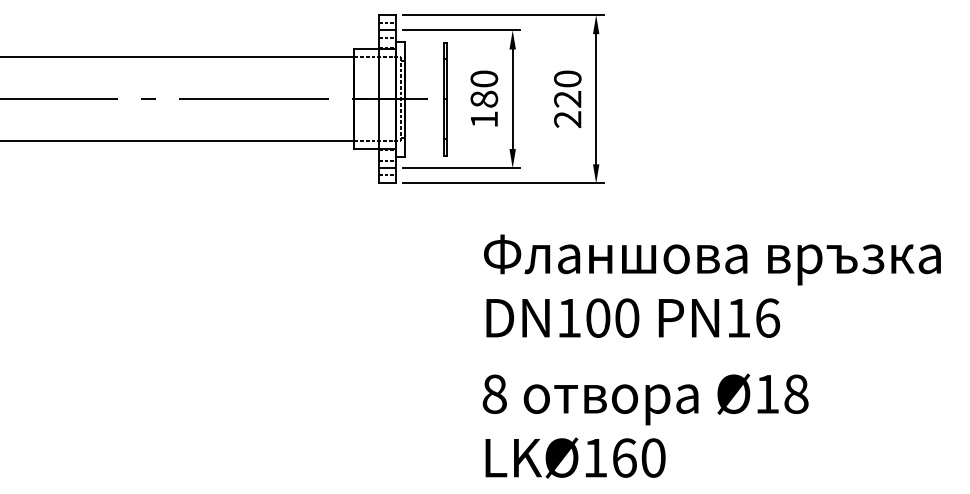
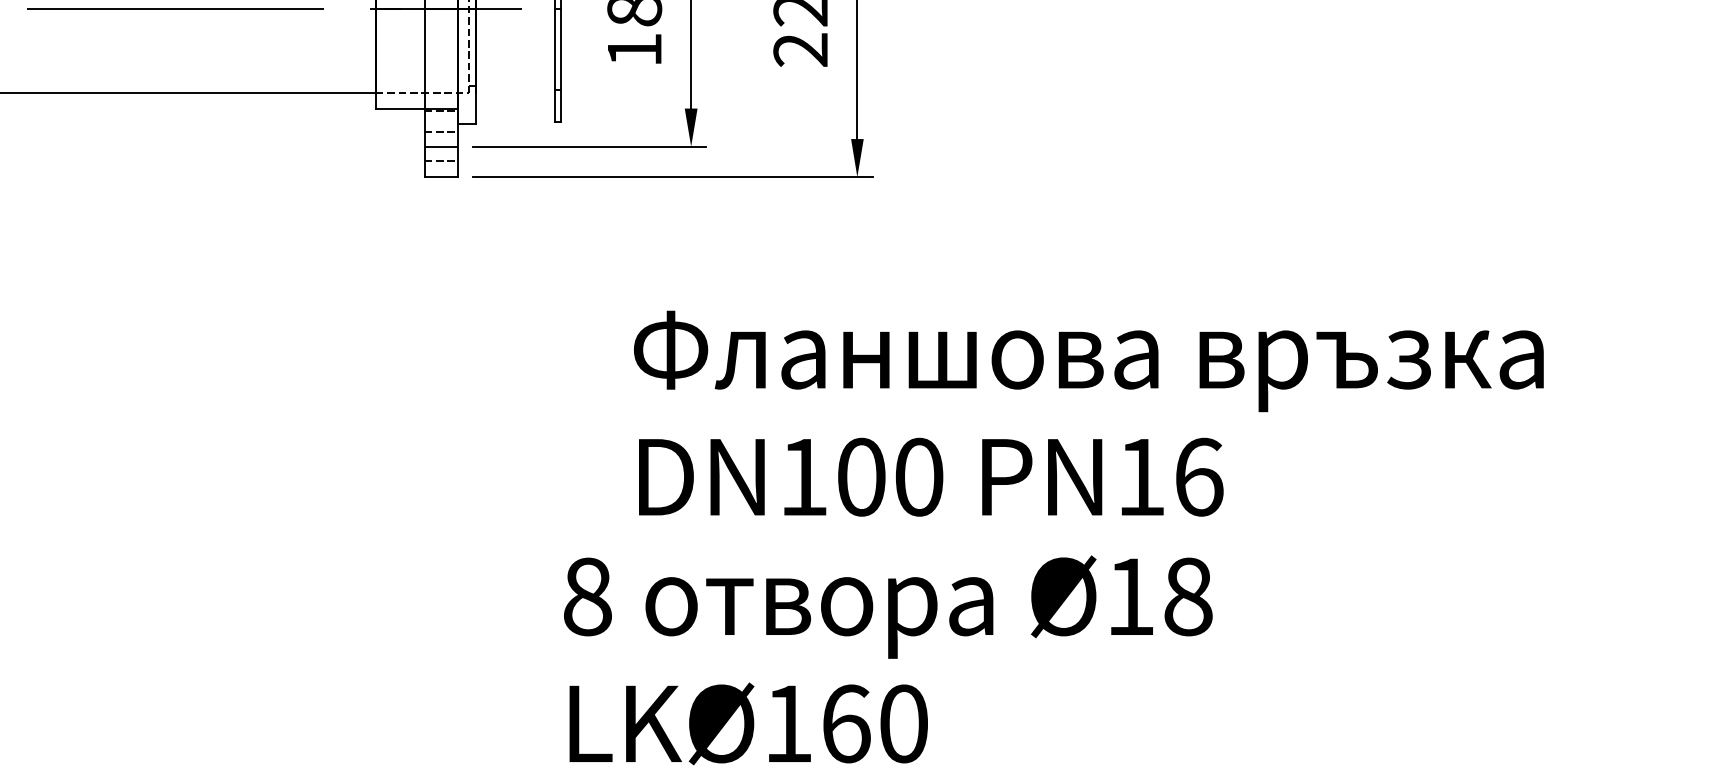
text: (712, 285) -> (1088, 412), moved
text: (645, 425) -> (887, 659), moved

